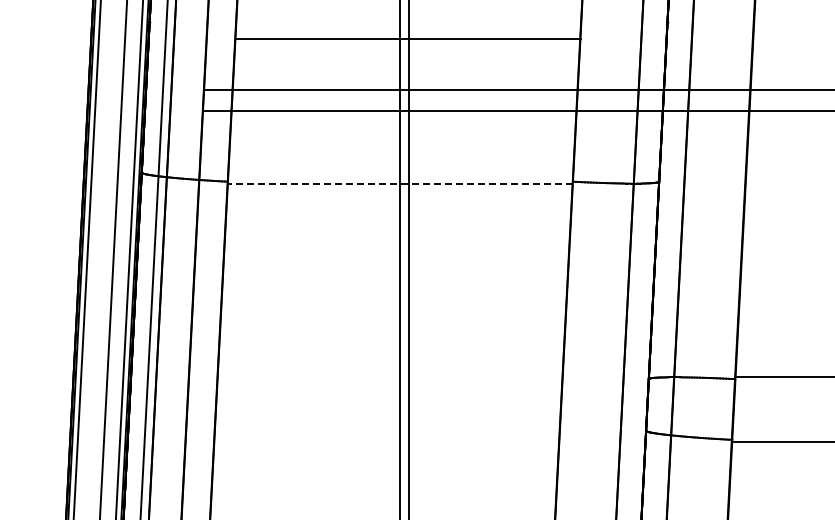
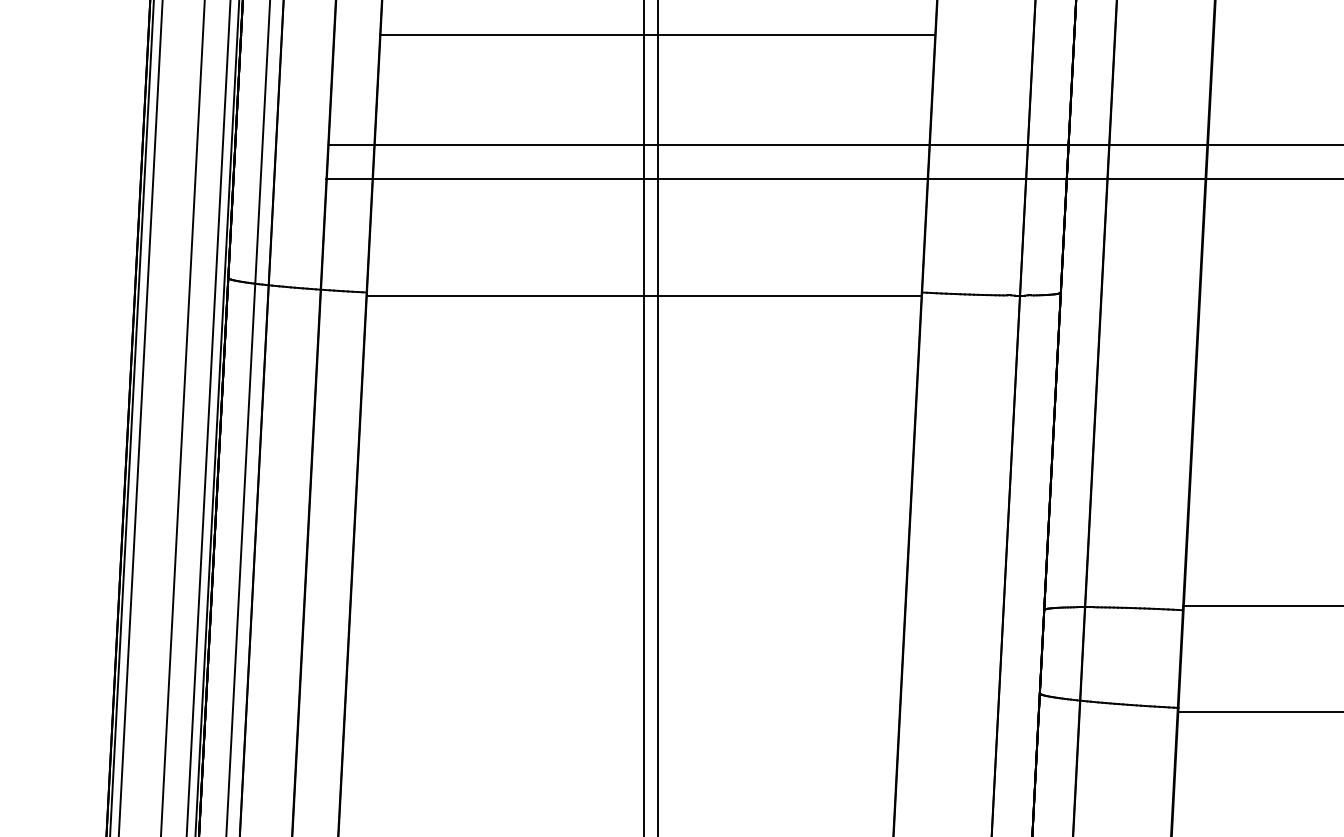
line: (408, 38) -> (657, 34), moved
line: (399, 183) -> (643, 295), dashed -> solid

